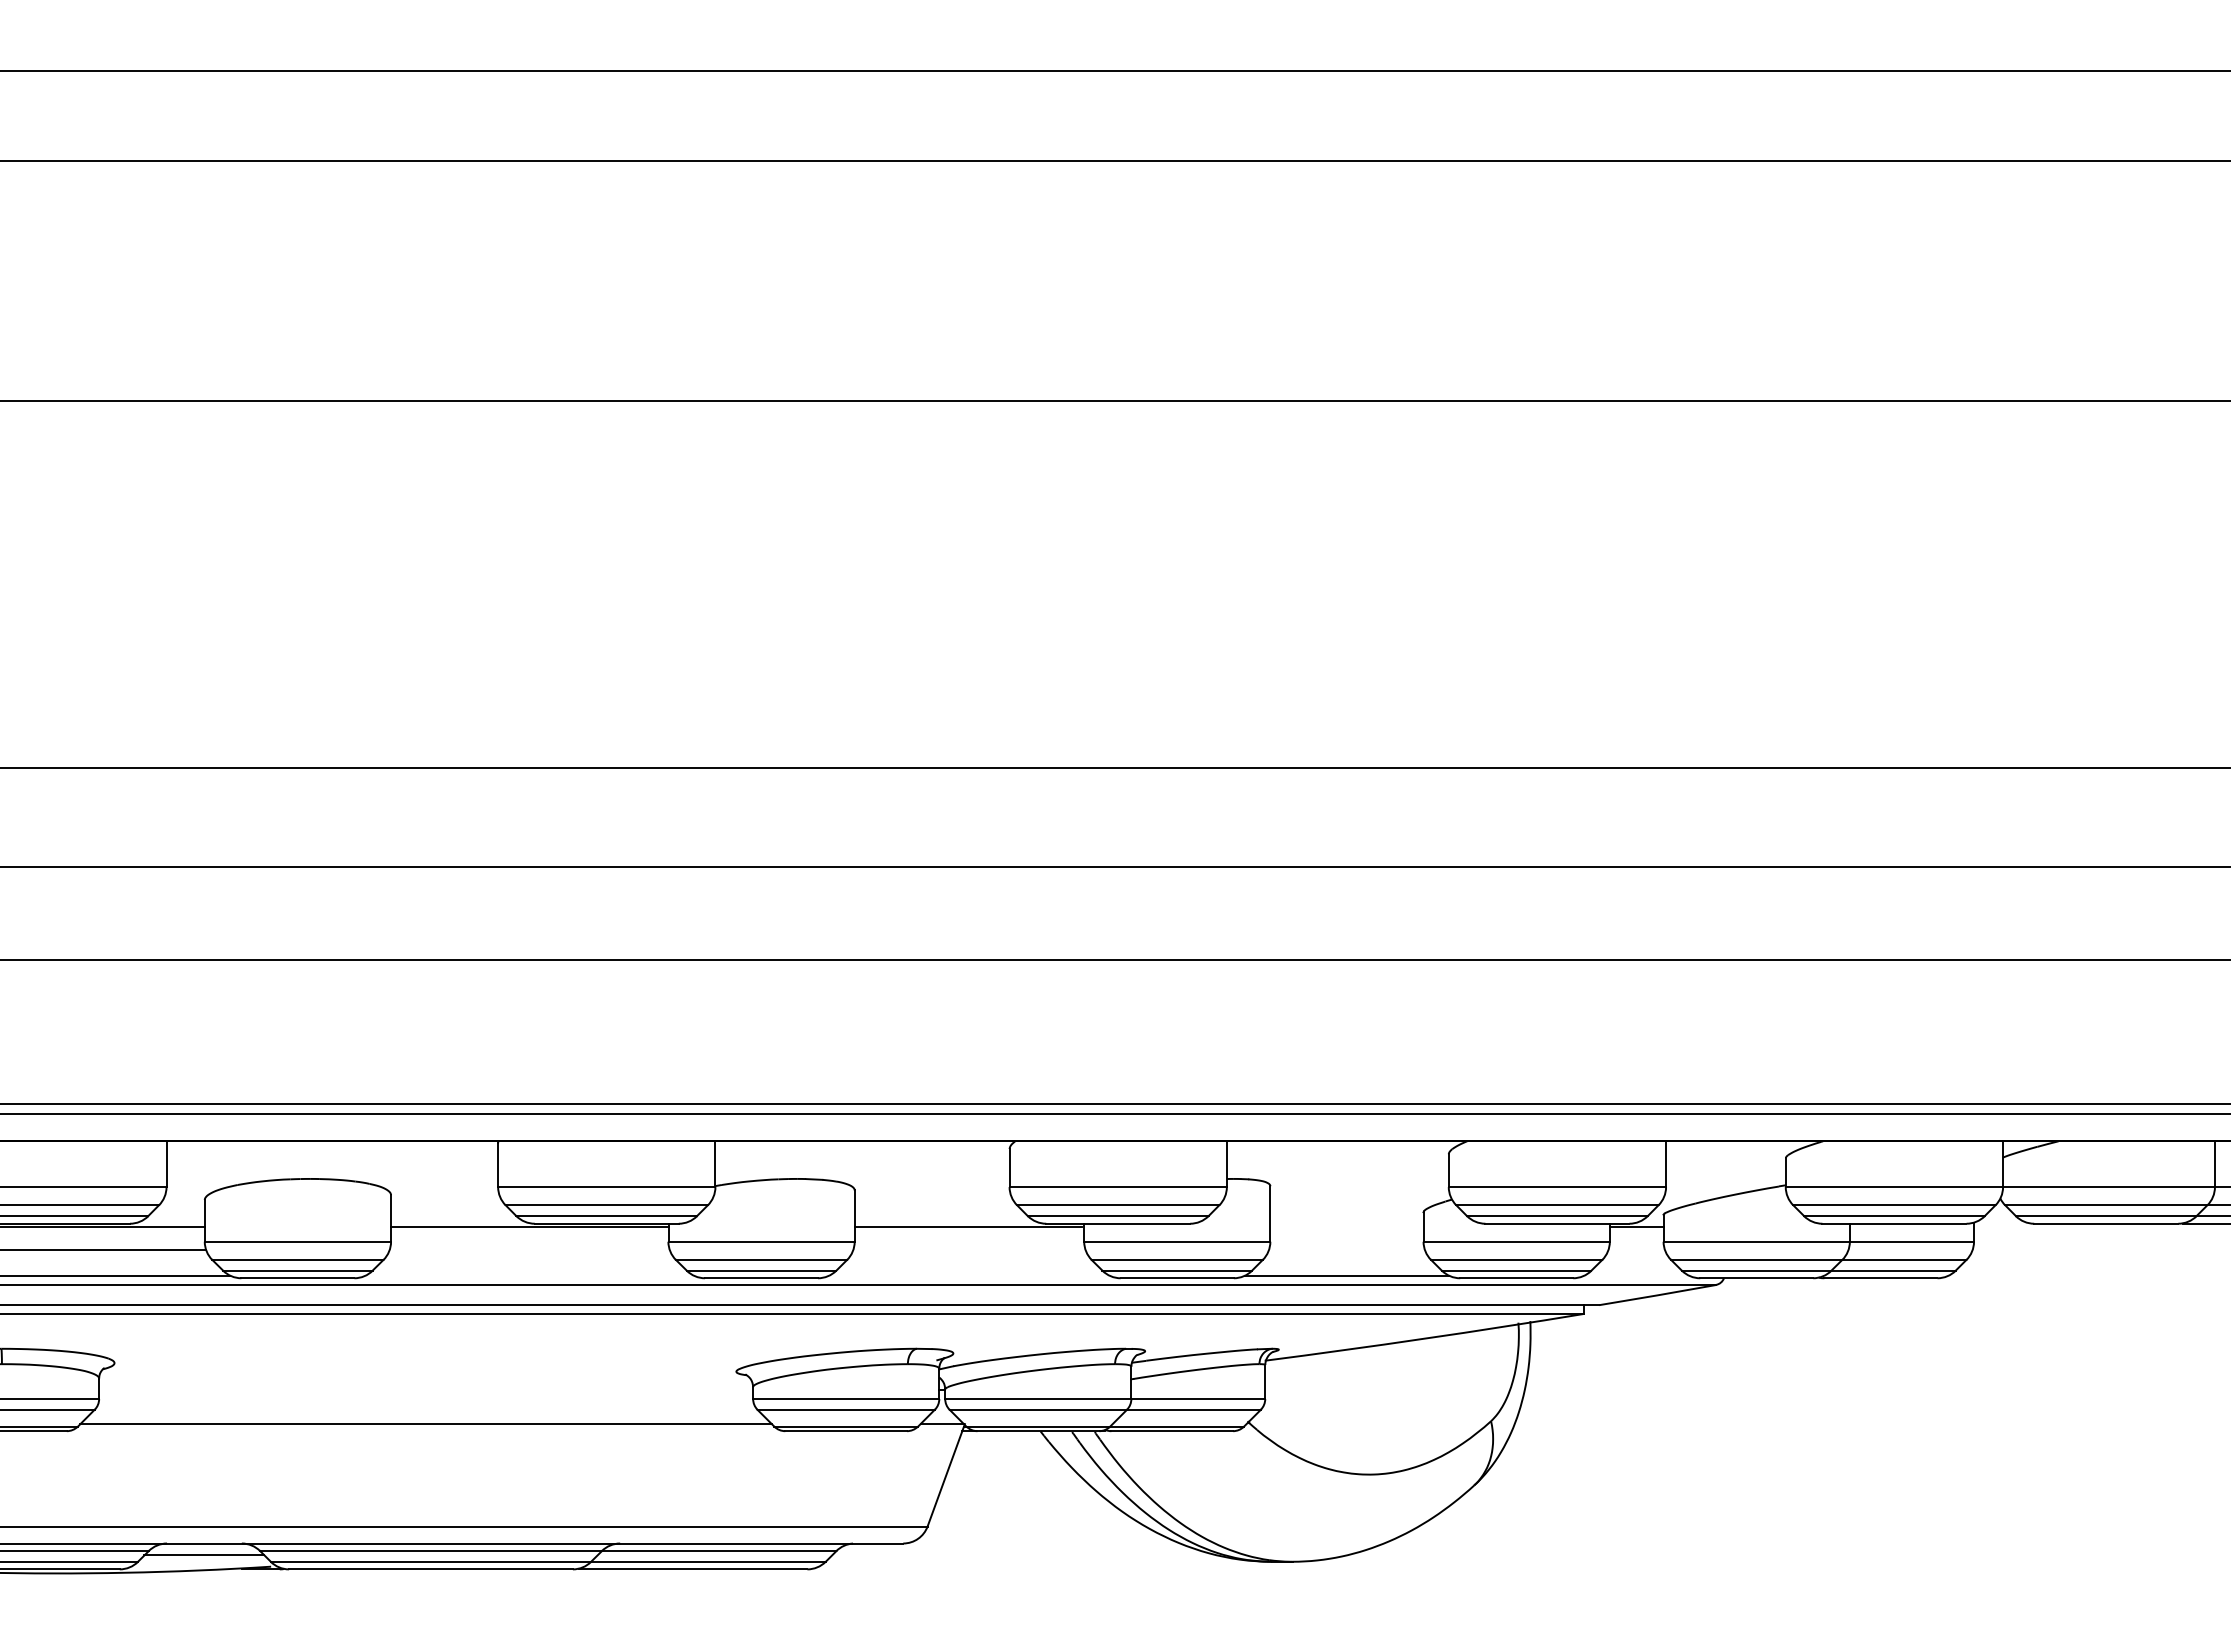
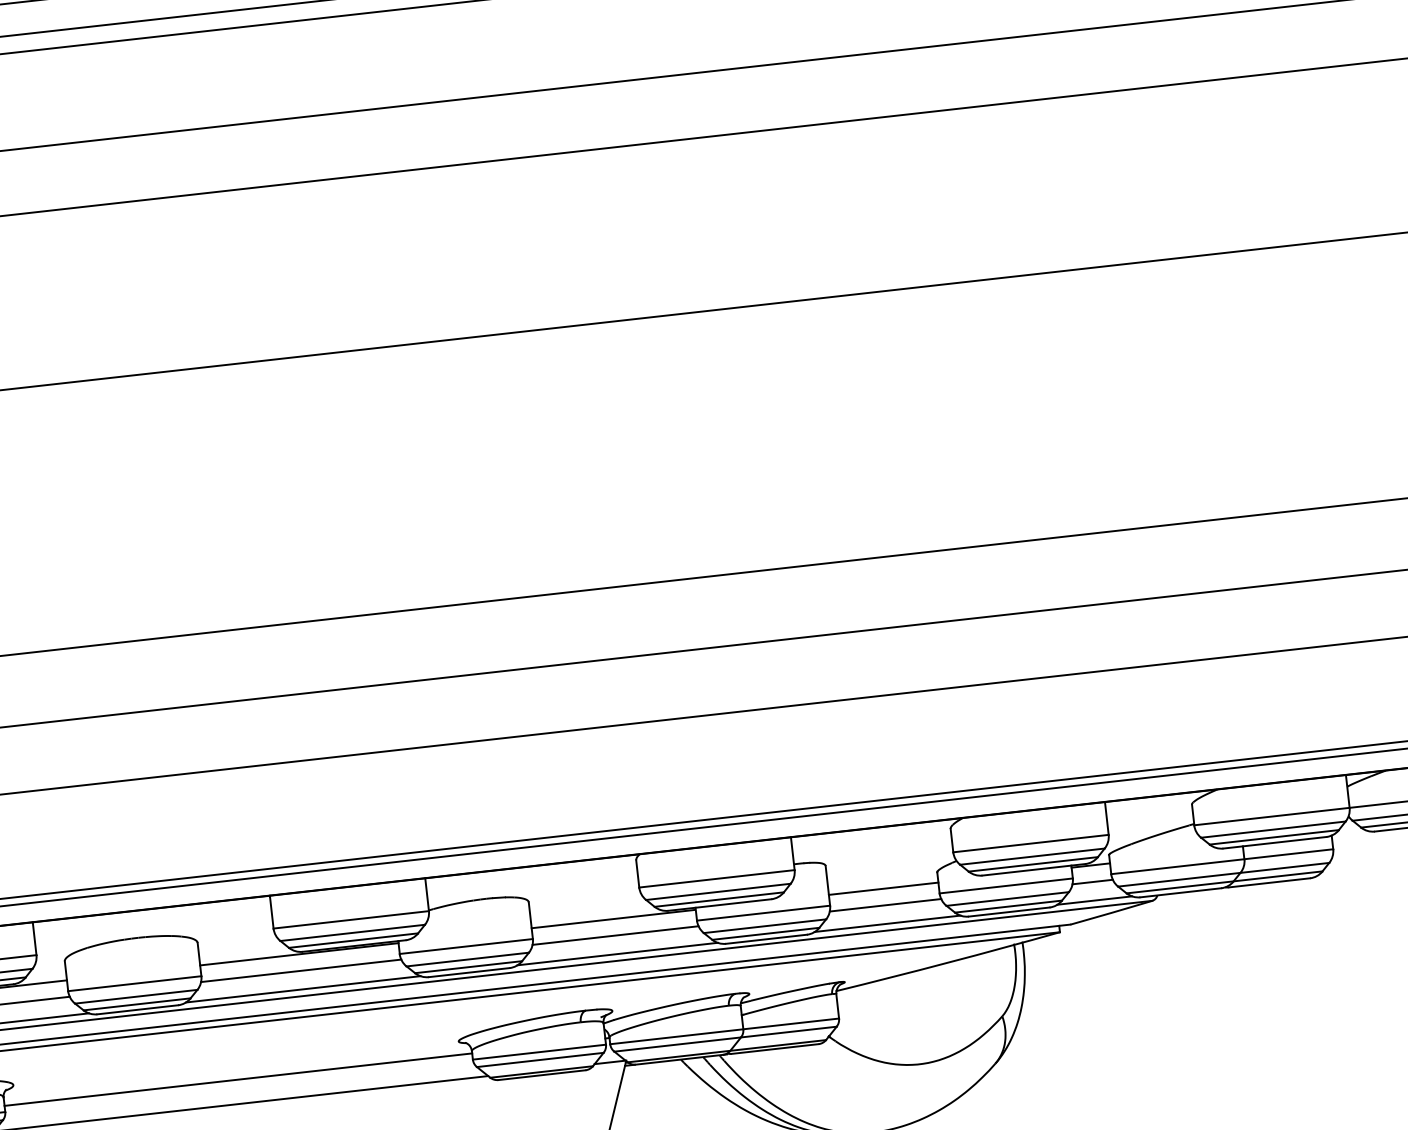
line: (1346, 1226) -> (883, 888), added
line: (529, 1249) -> (301, 970), added
line: (969, 1249) -> (615, 935), added
line: (1347, 1249) -> (885, 905), added
line: (1636, 1249) -> (1092, 881), added
line: (529, 1275) -> (303, 989), added
line: (969, 1275) -> (617, 953), added
line: (1636, 1275) -> (1094, 900), added
line: (426, 1390) -> (238, 1079), added

